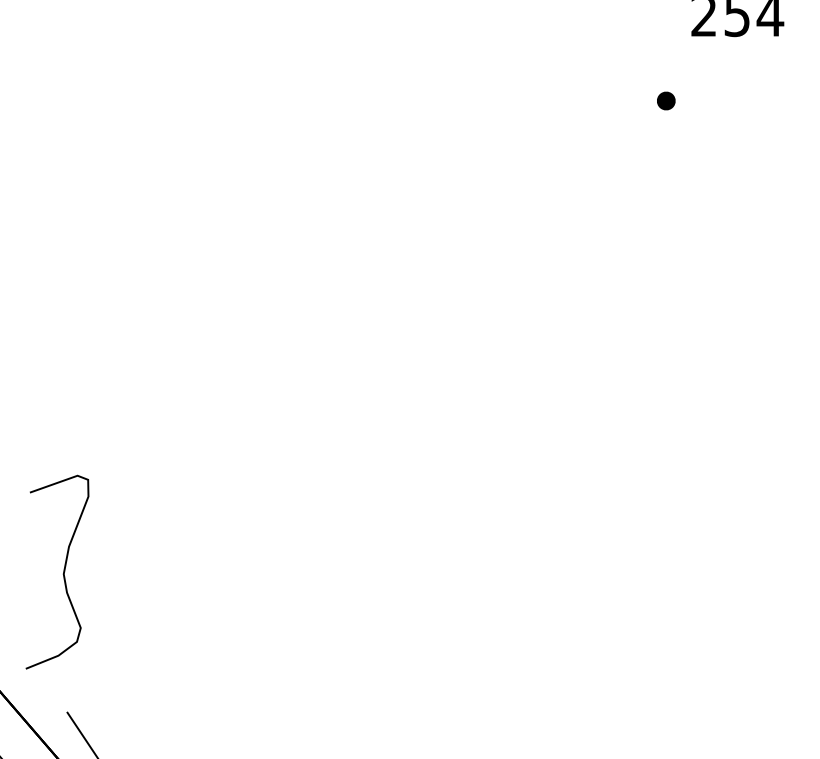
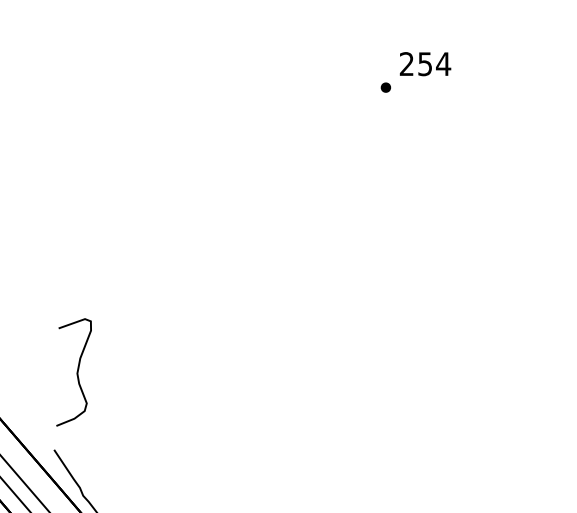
part: (665, 100) -> (385, 87), moved
curve: (62, 572) -> (76, 372), moved

